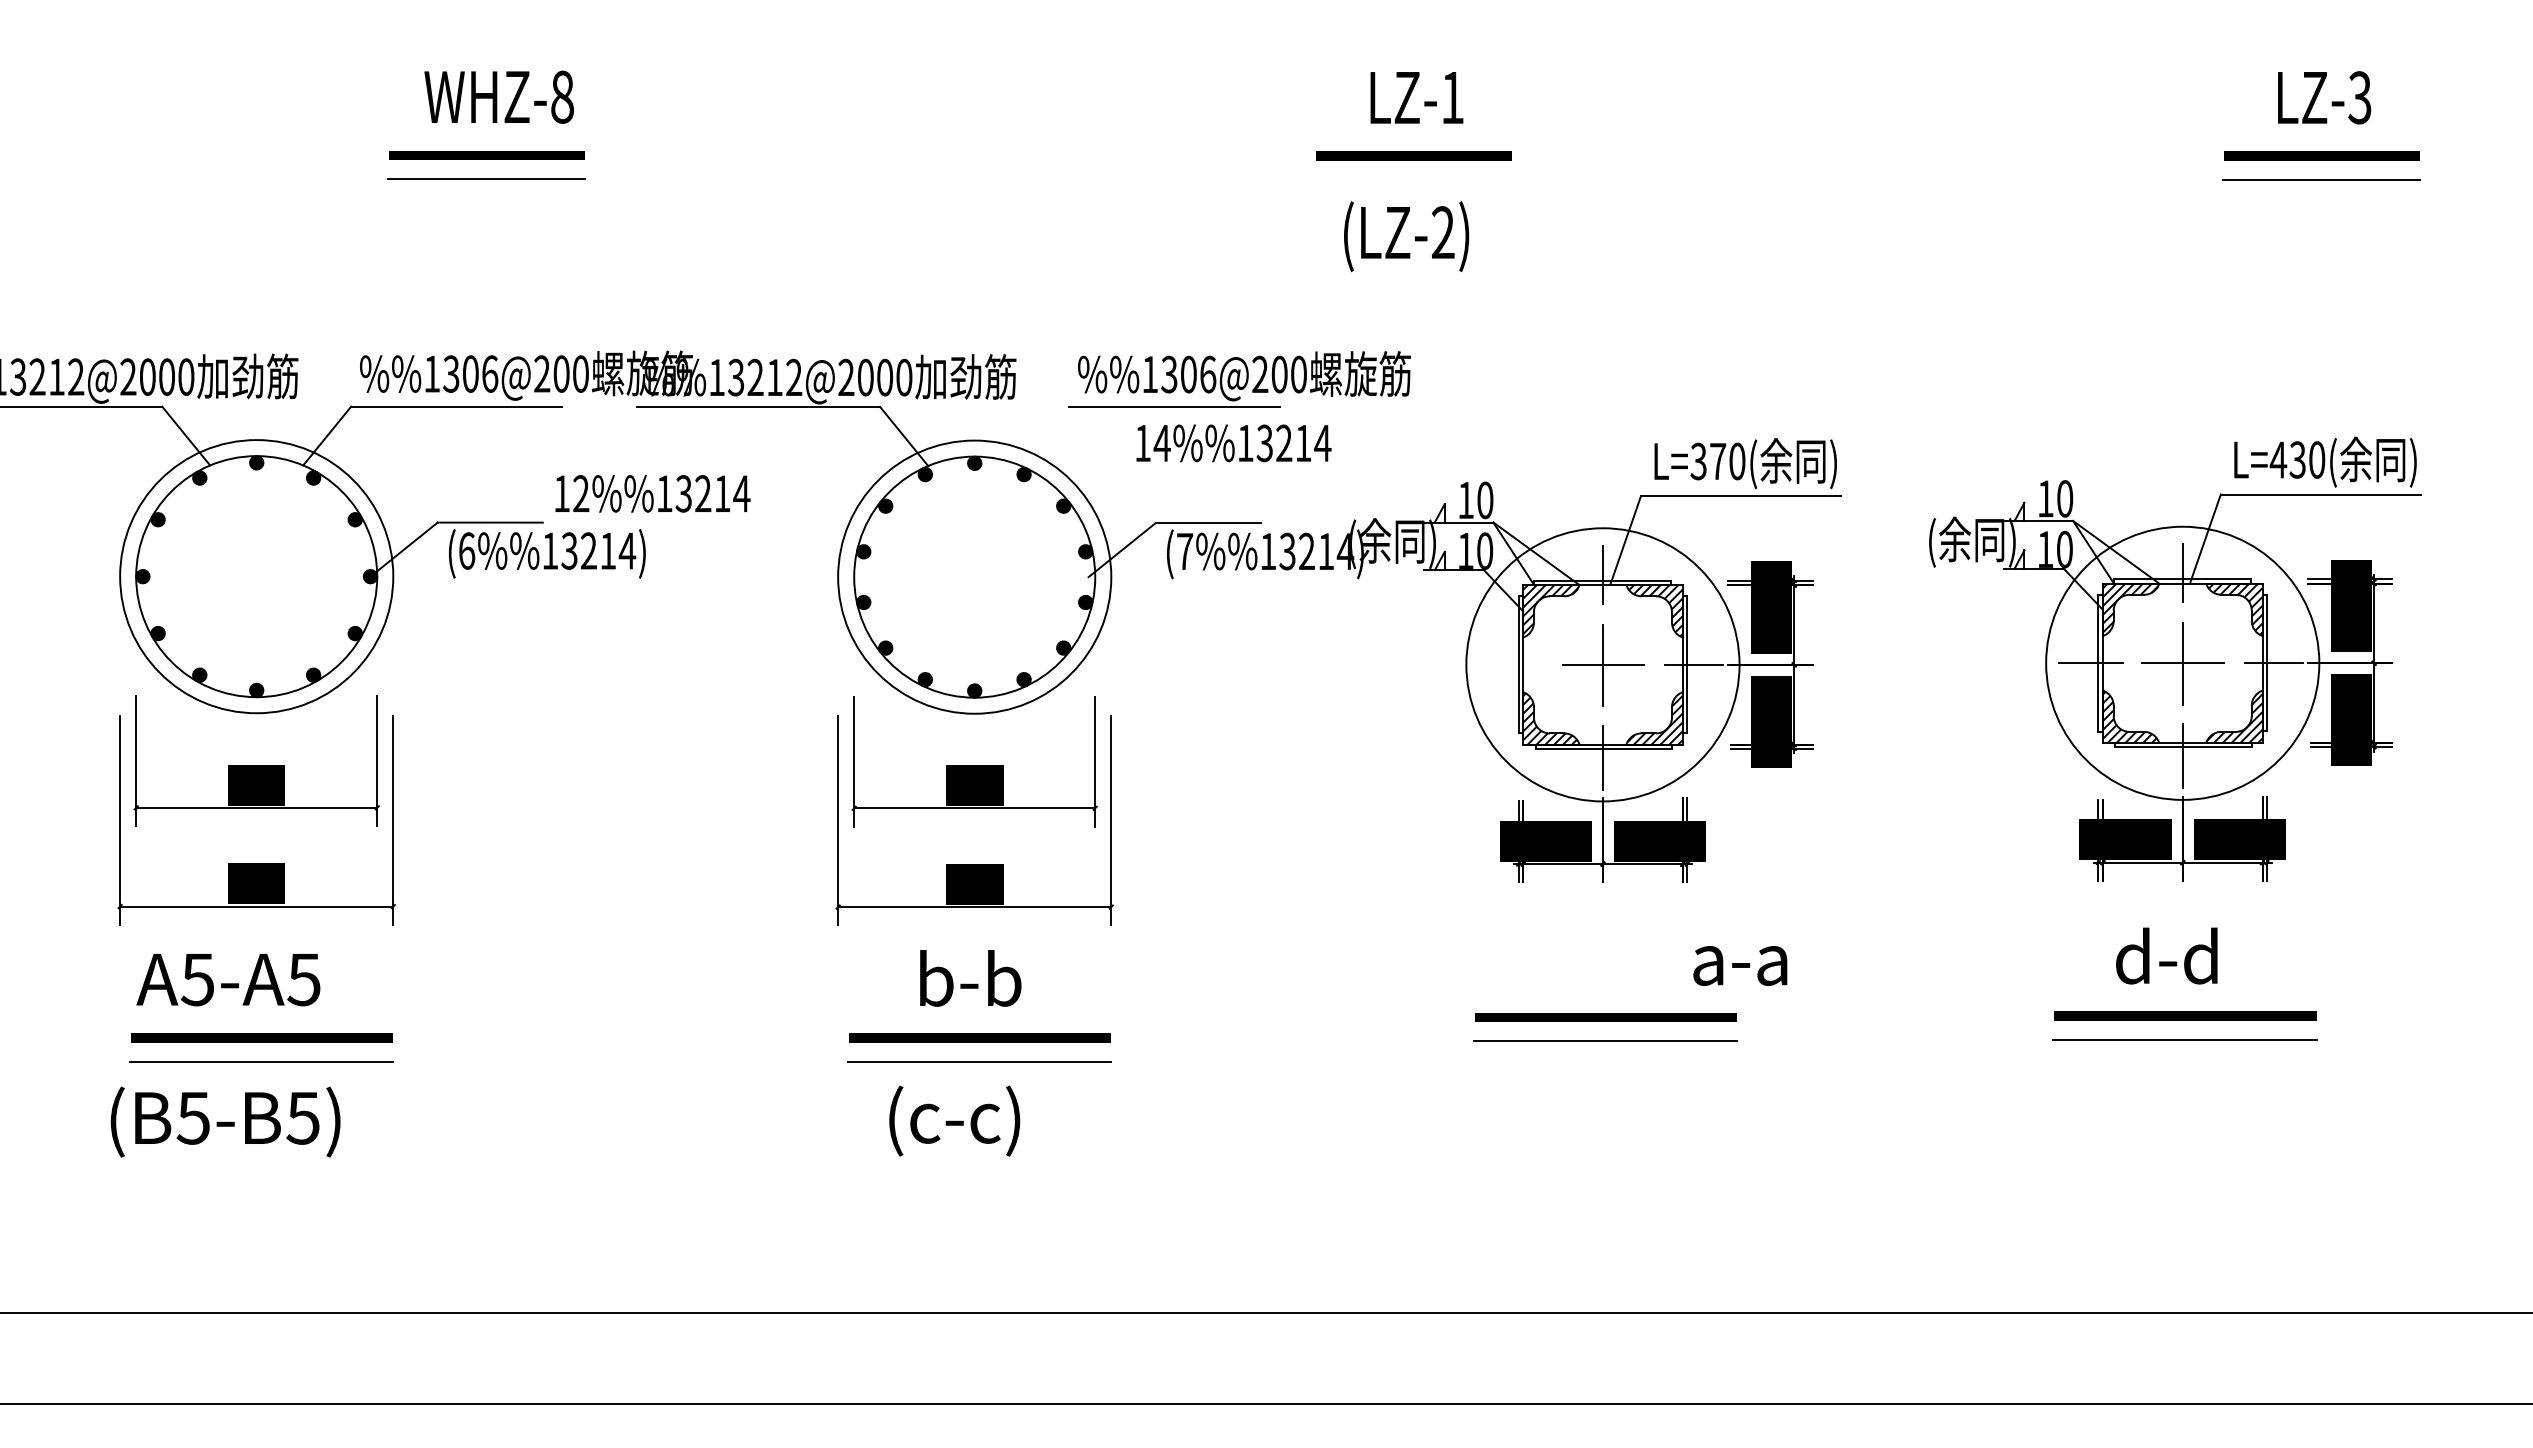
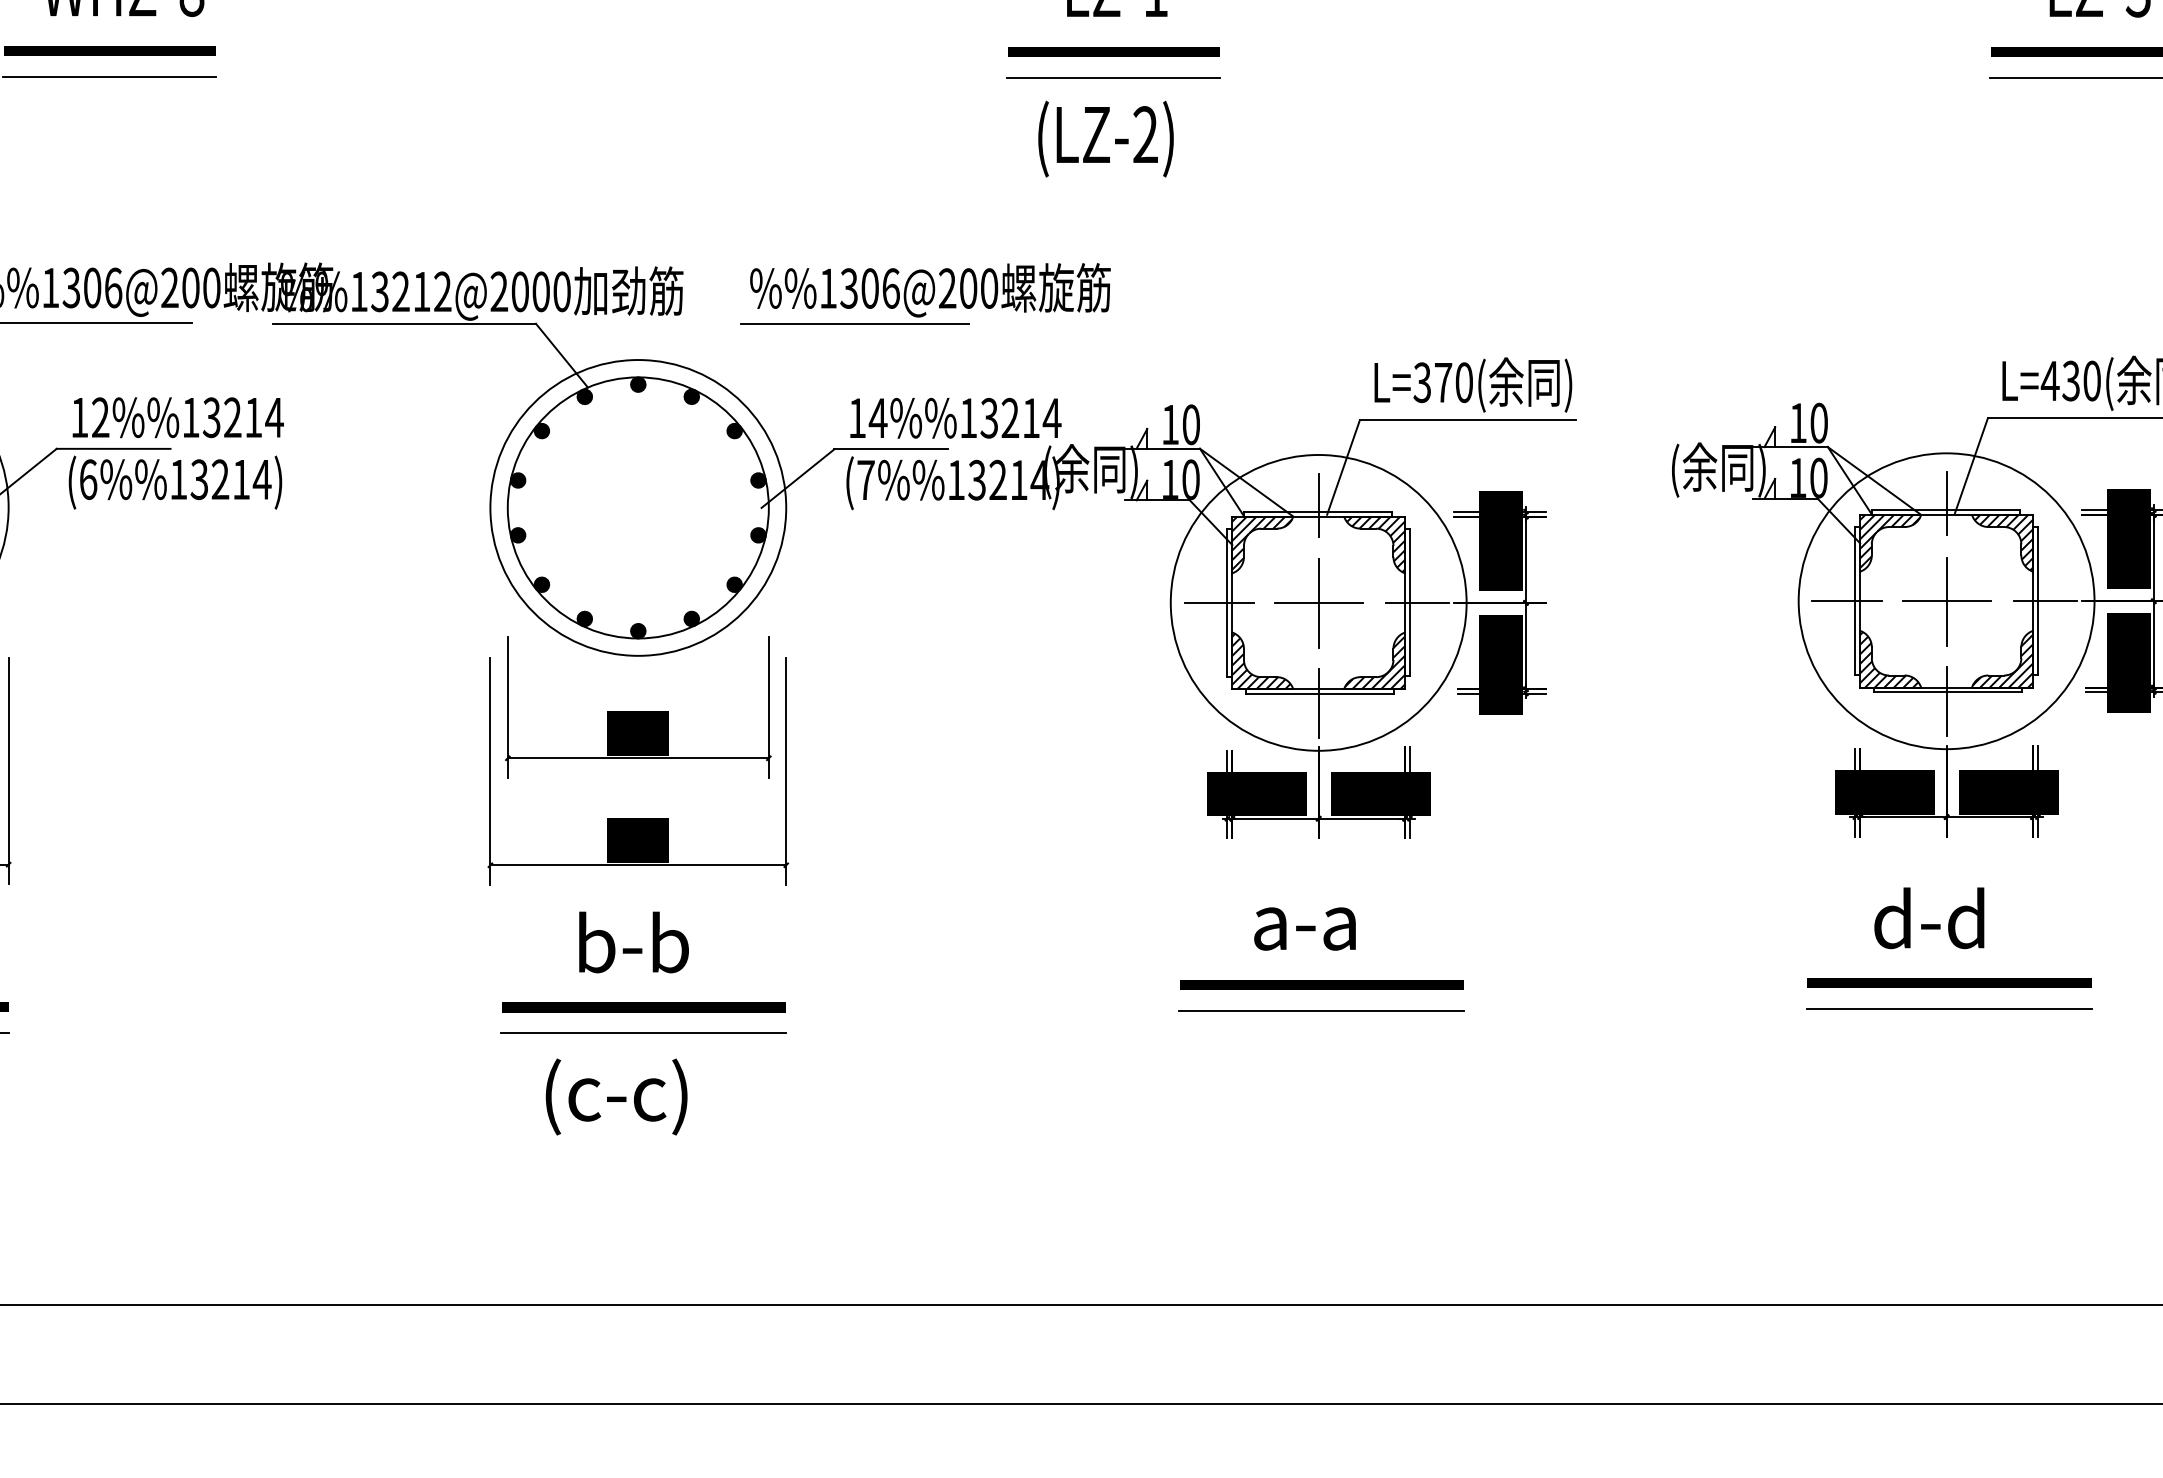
line: (1413, 179) -> (1113, 77), added
text: (1233, 443) -> (955, 418), moved
text: (652, 493) -> (177, 417), moved
line: (1510, 664) -> (1218, 602), added
text: (1740, 965) -> (1305, 928), moved

